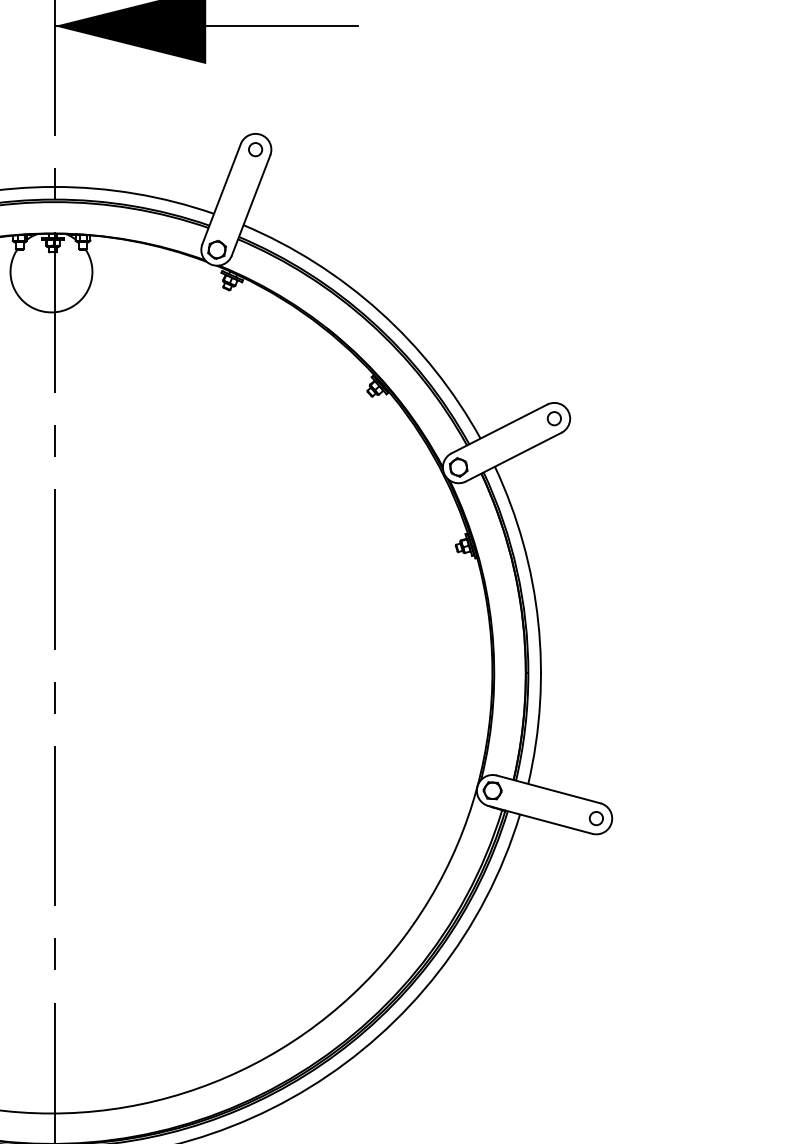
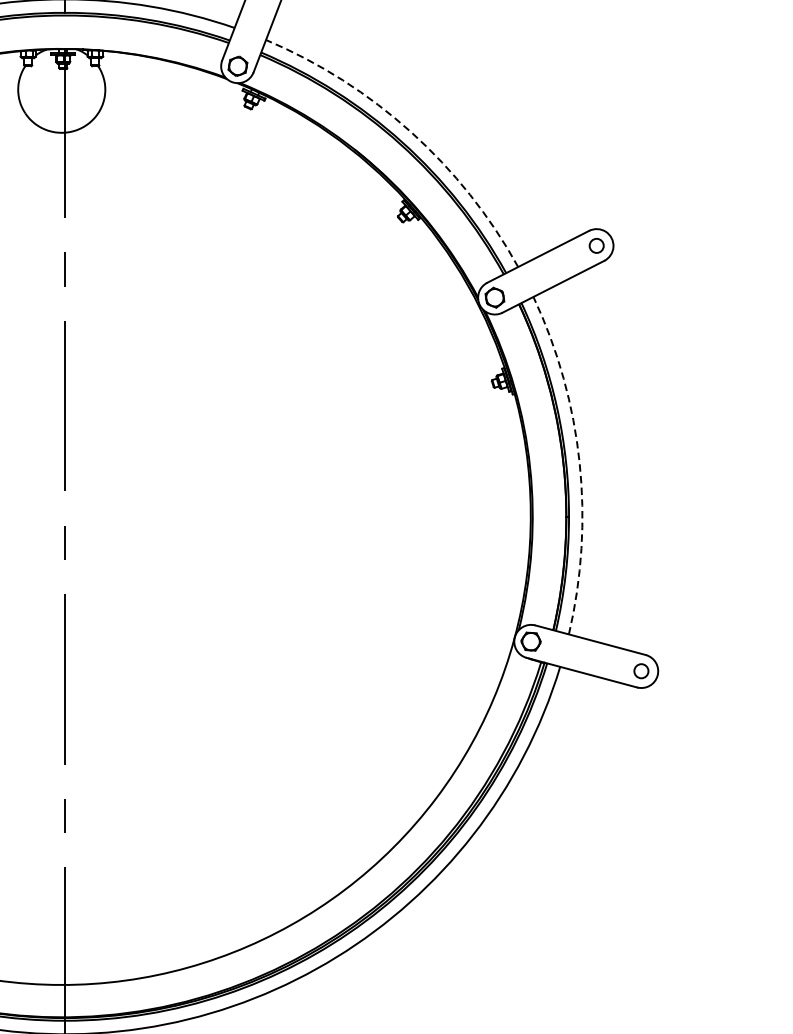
arc: (380, 311) -> (411, 131), solid -> dashed
arc: (538, 622) -> (579, 462), solid -> dashed

